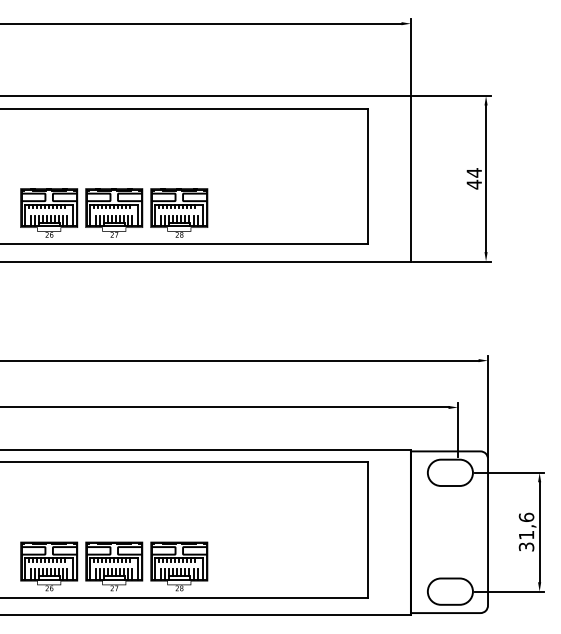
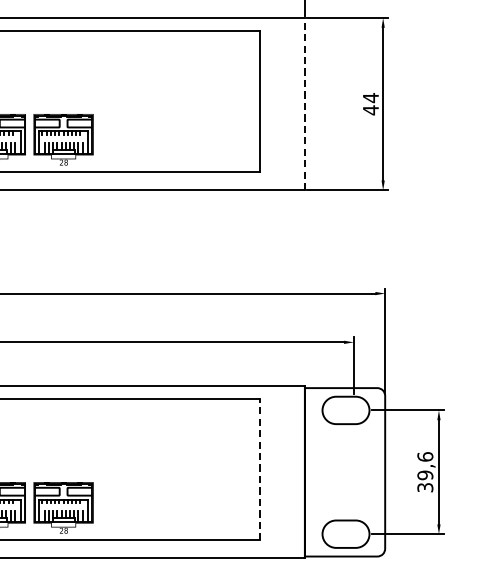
line: (410, 178) -> (304, 103), solid -> dashed
line: (367, 529) -> (259, 469), solid -> dashed
text: (526, 534) -> (425, 474), 31,6 -> 39,6

